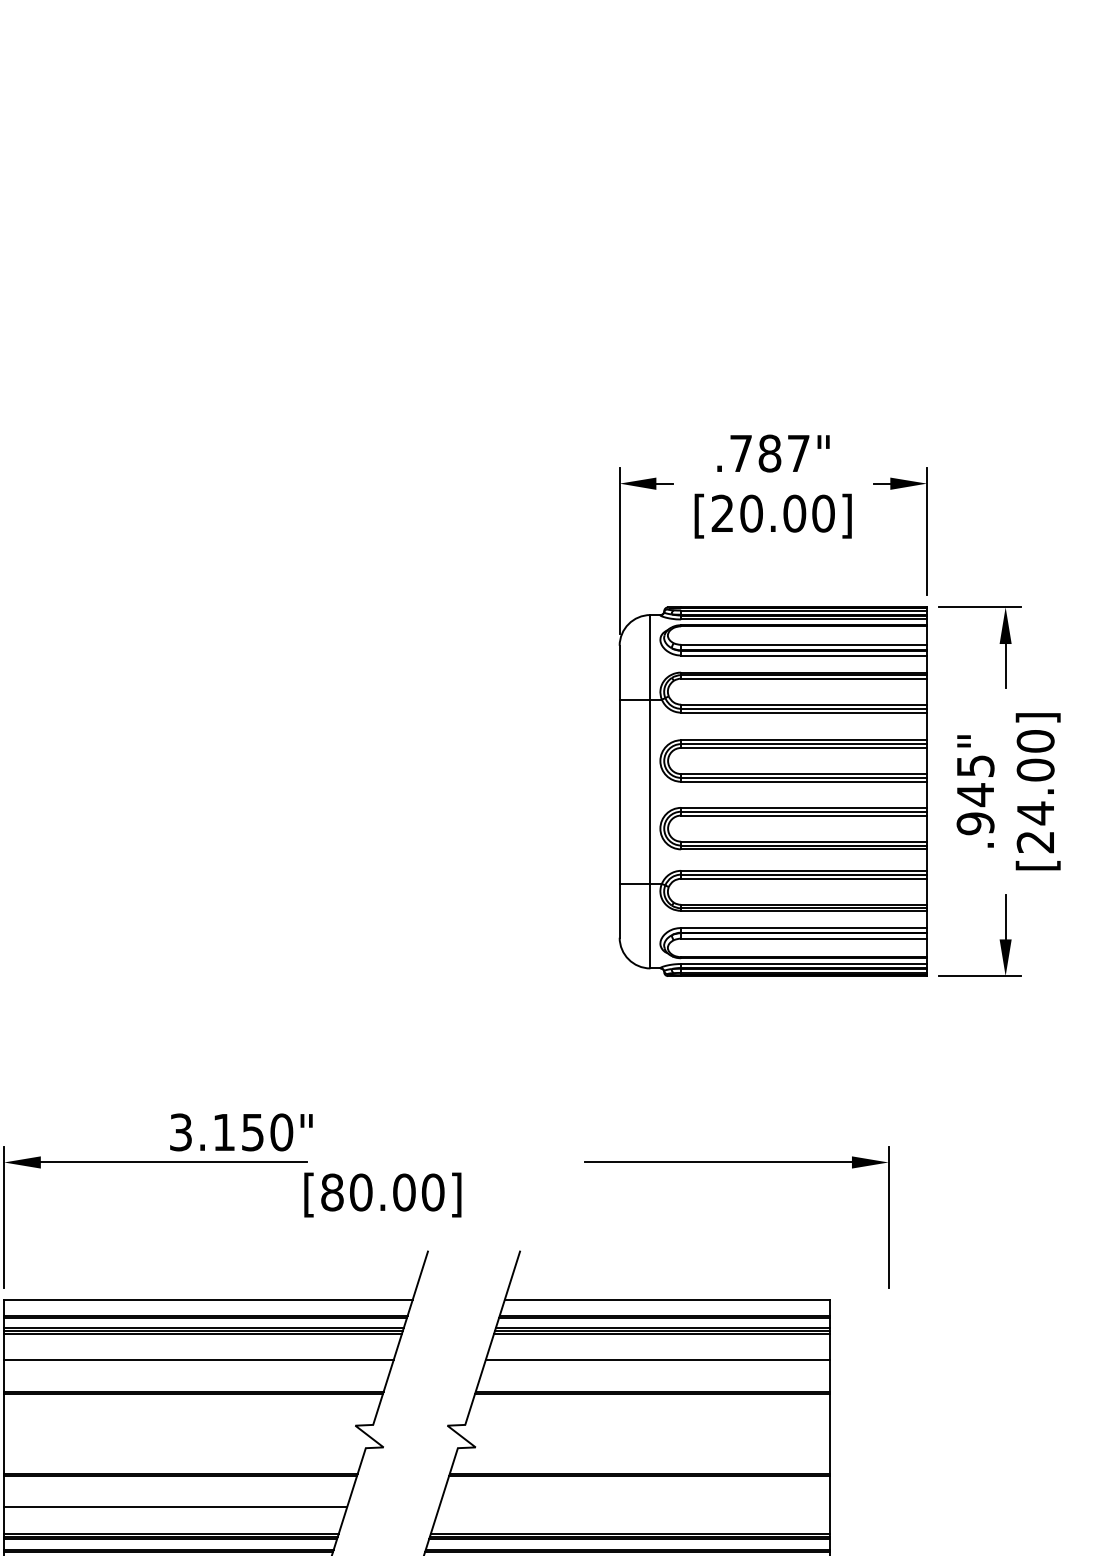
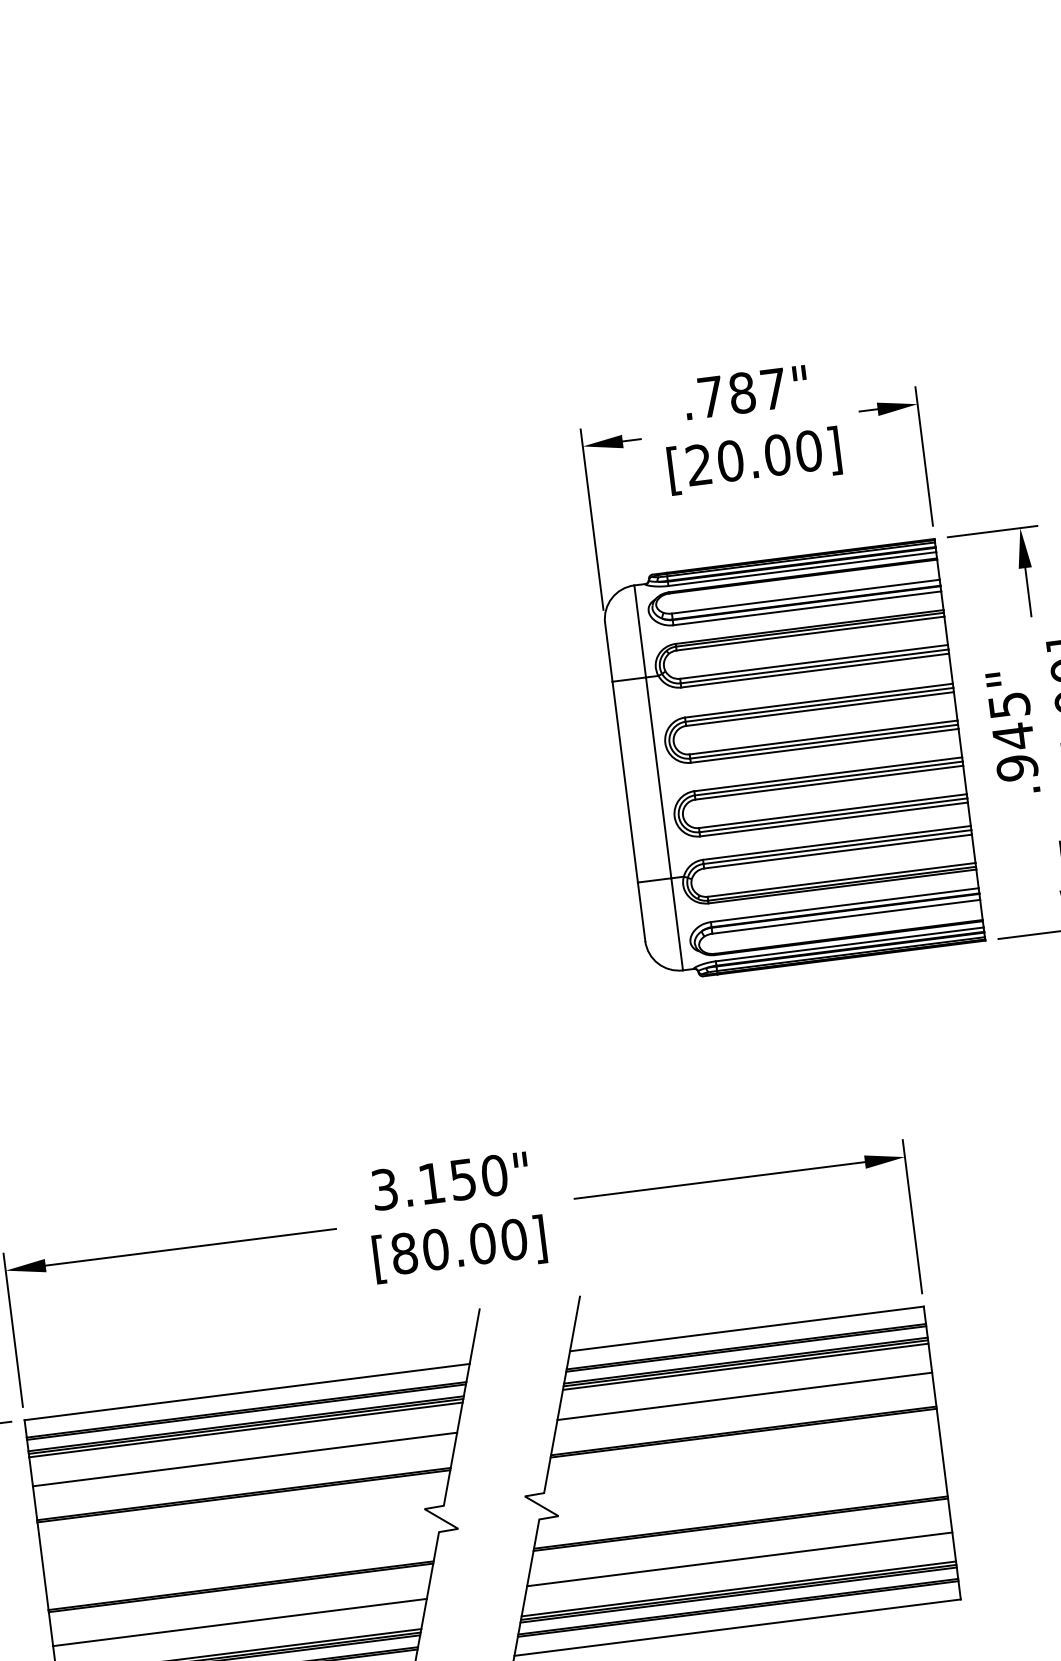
text: (241, 1132) -> (450, 1181), moved
part: (736, 1162) -> (739, 1178), moved
text: (382, 1194) -> (459, 1248), moved
line: (634, 1507) -> (739, 1559), added

